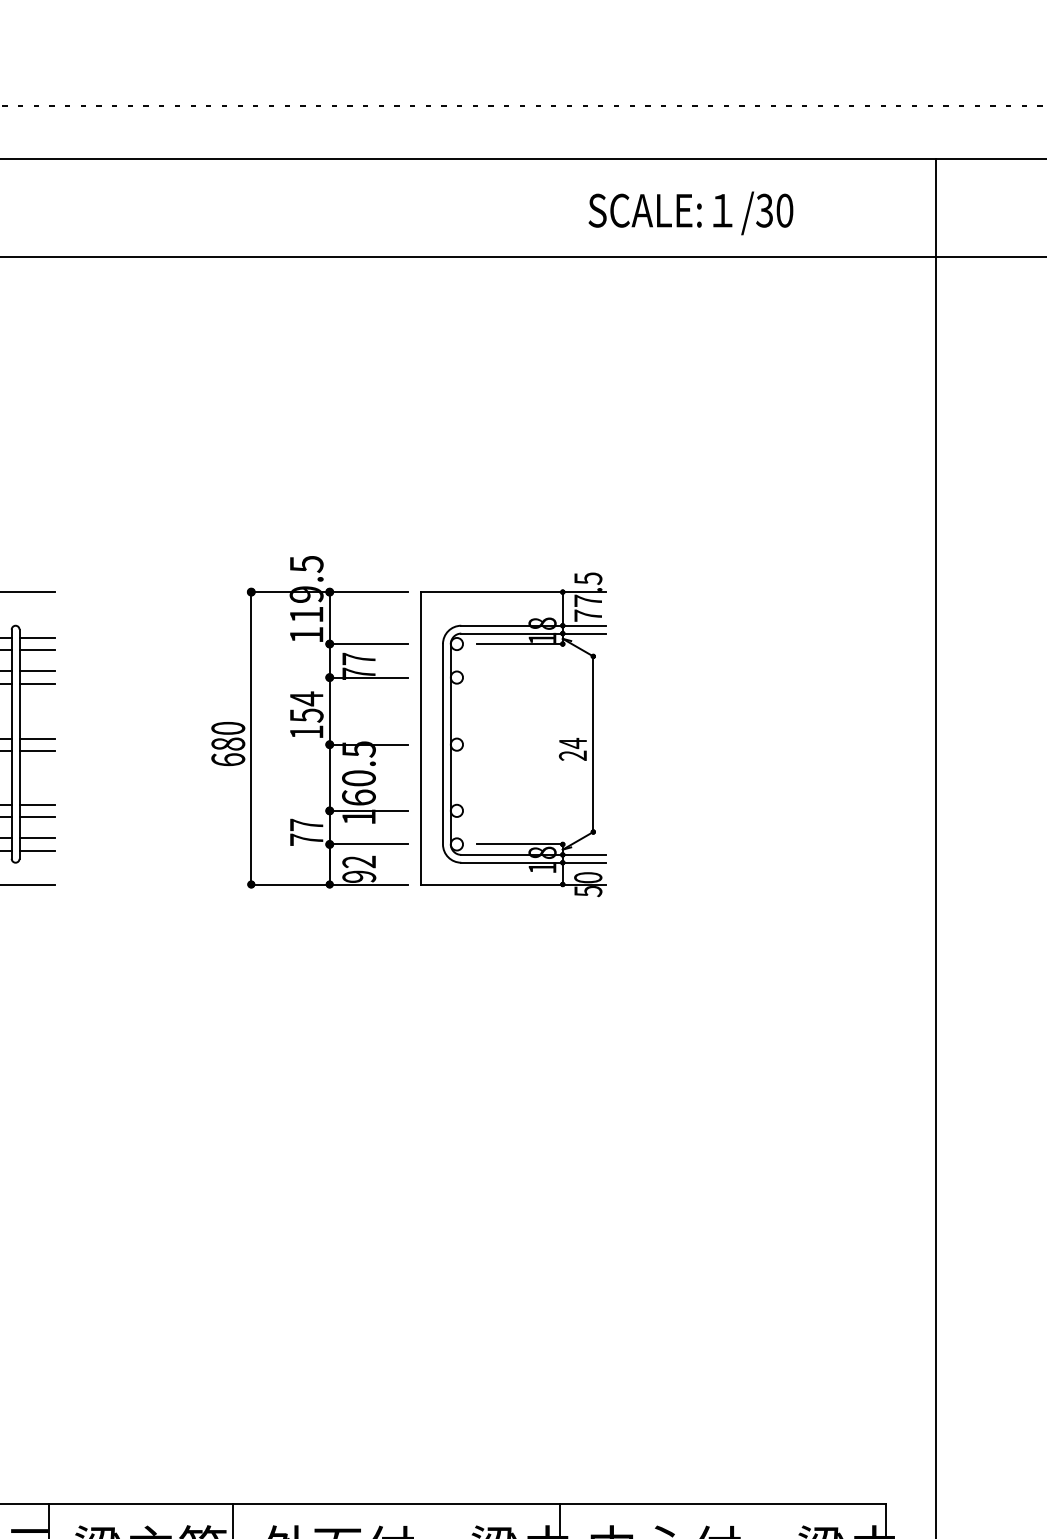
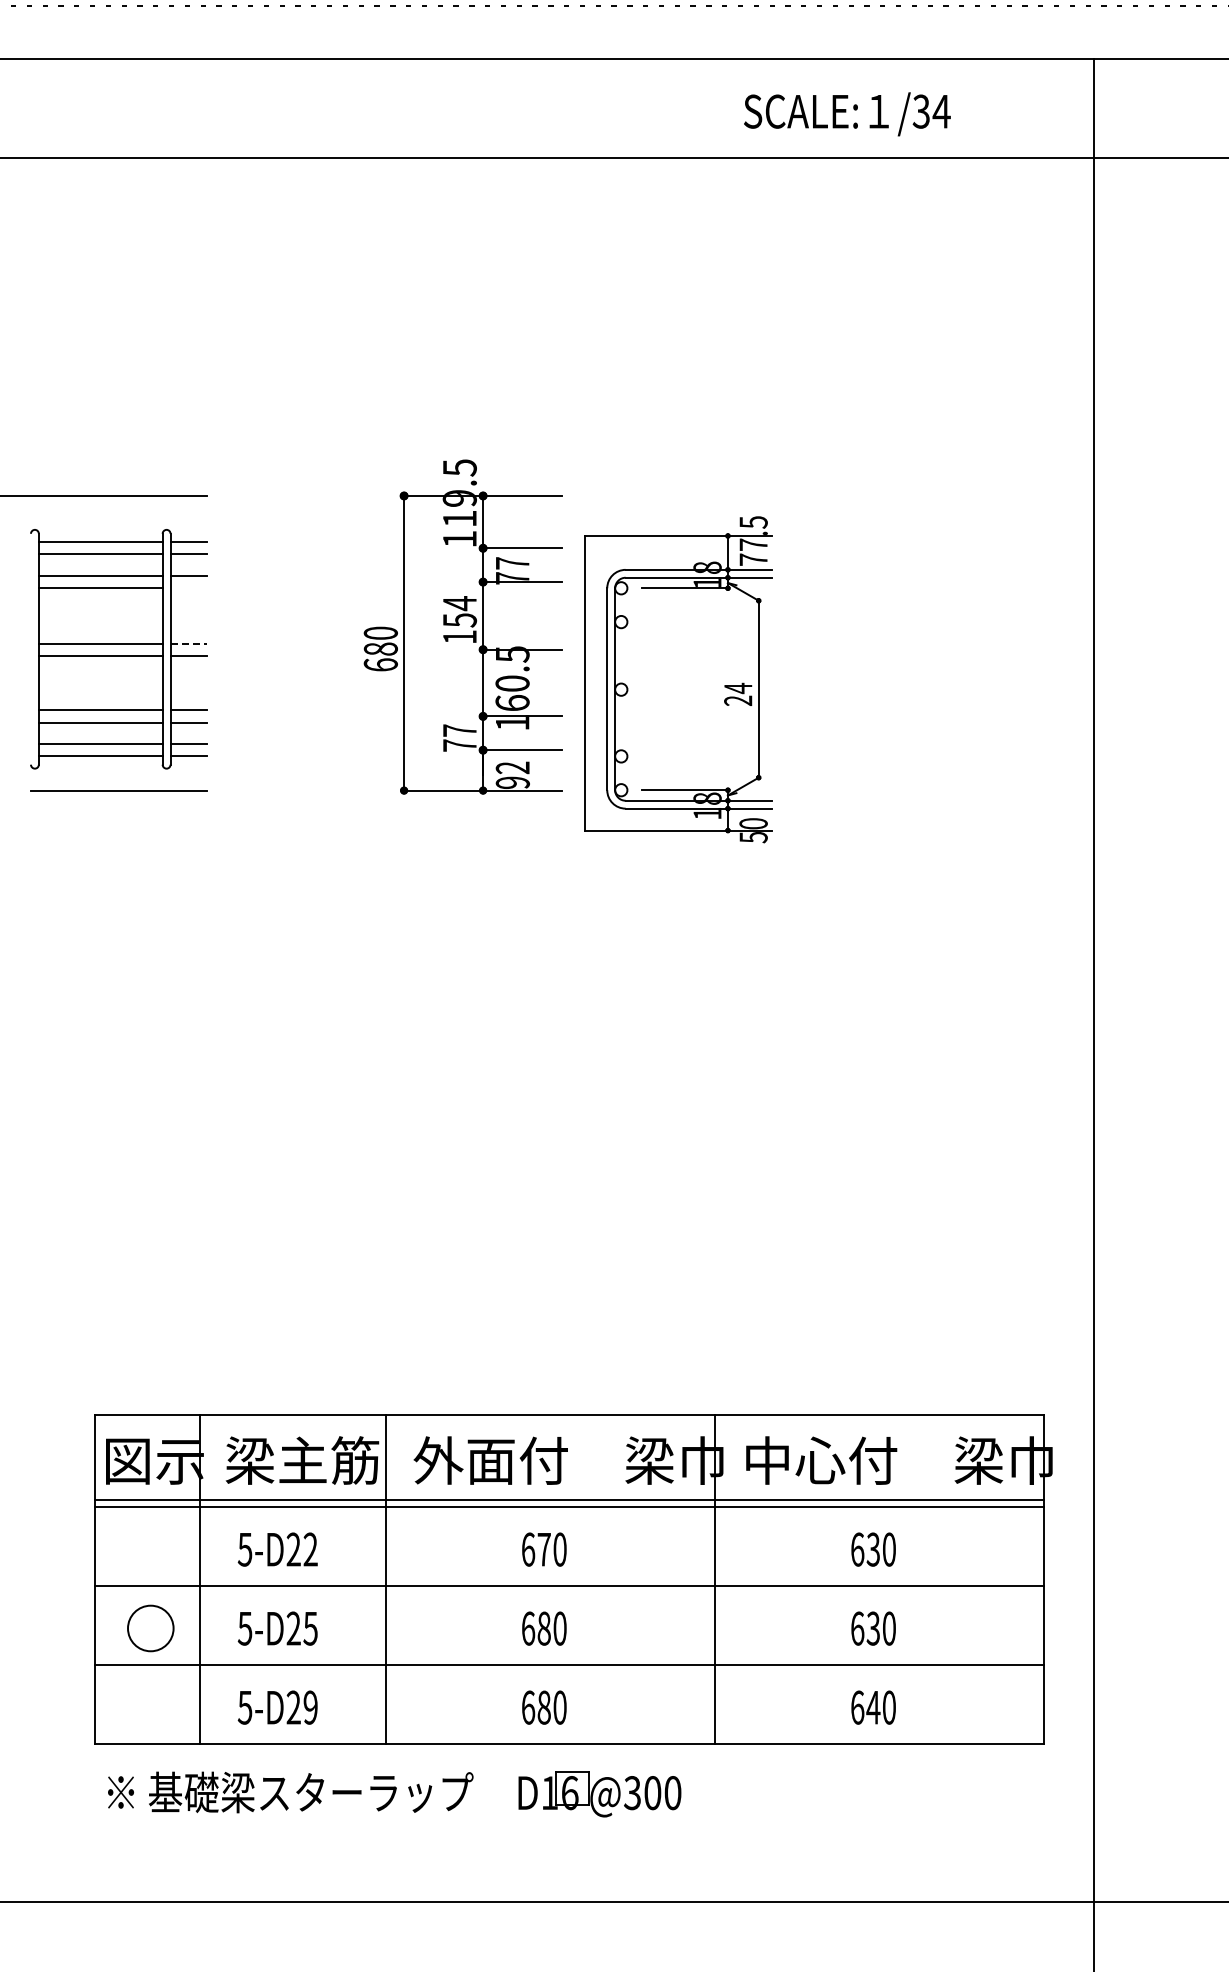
text: (784, 210) -> (941, 111), /30 -> /34
line: (37, 683) -> (188, 588), removed
part: (513, 734) -> (678, 679), moved
line: (37, 738) -> (188, 643), solid -> dashed

